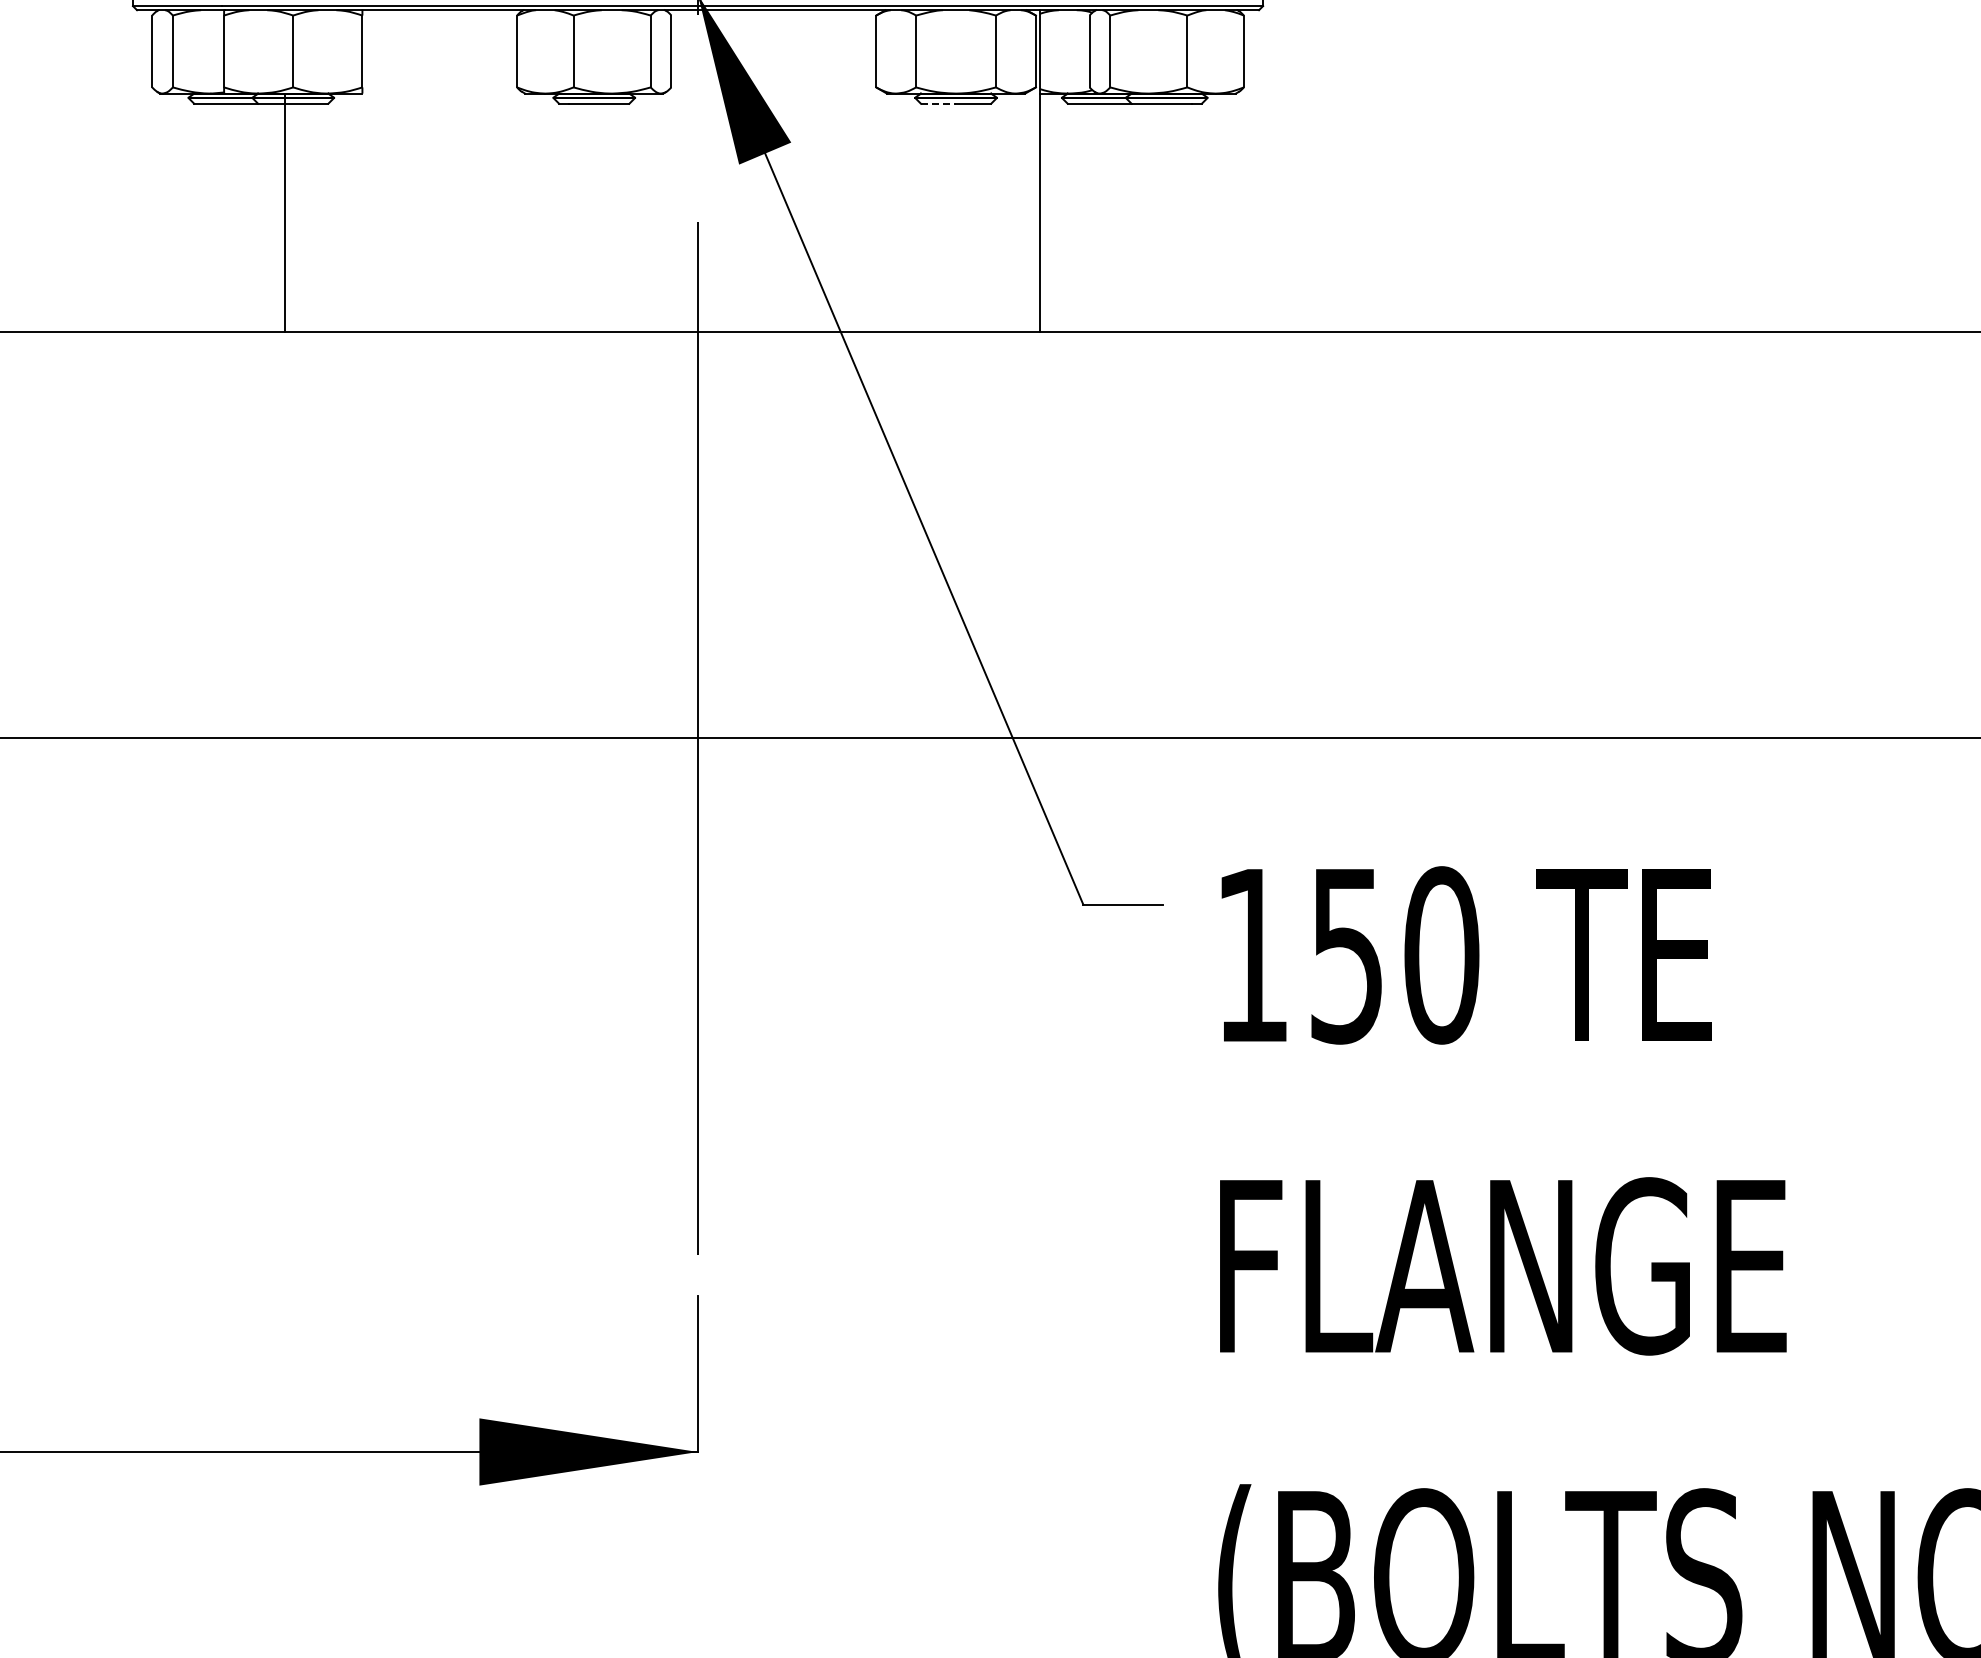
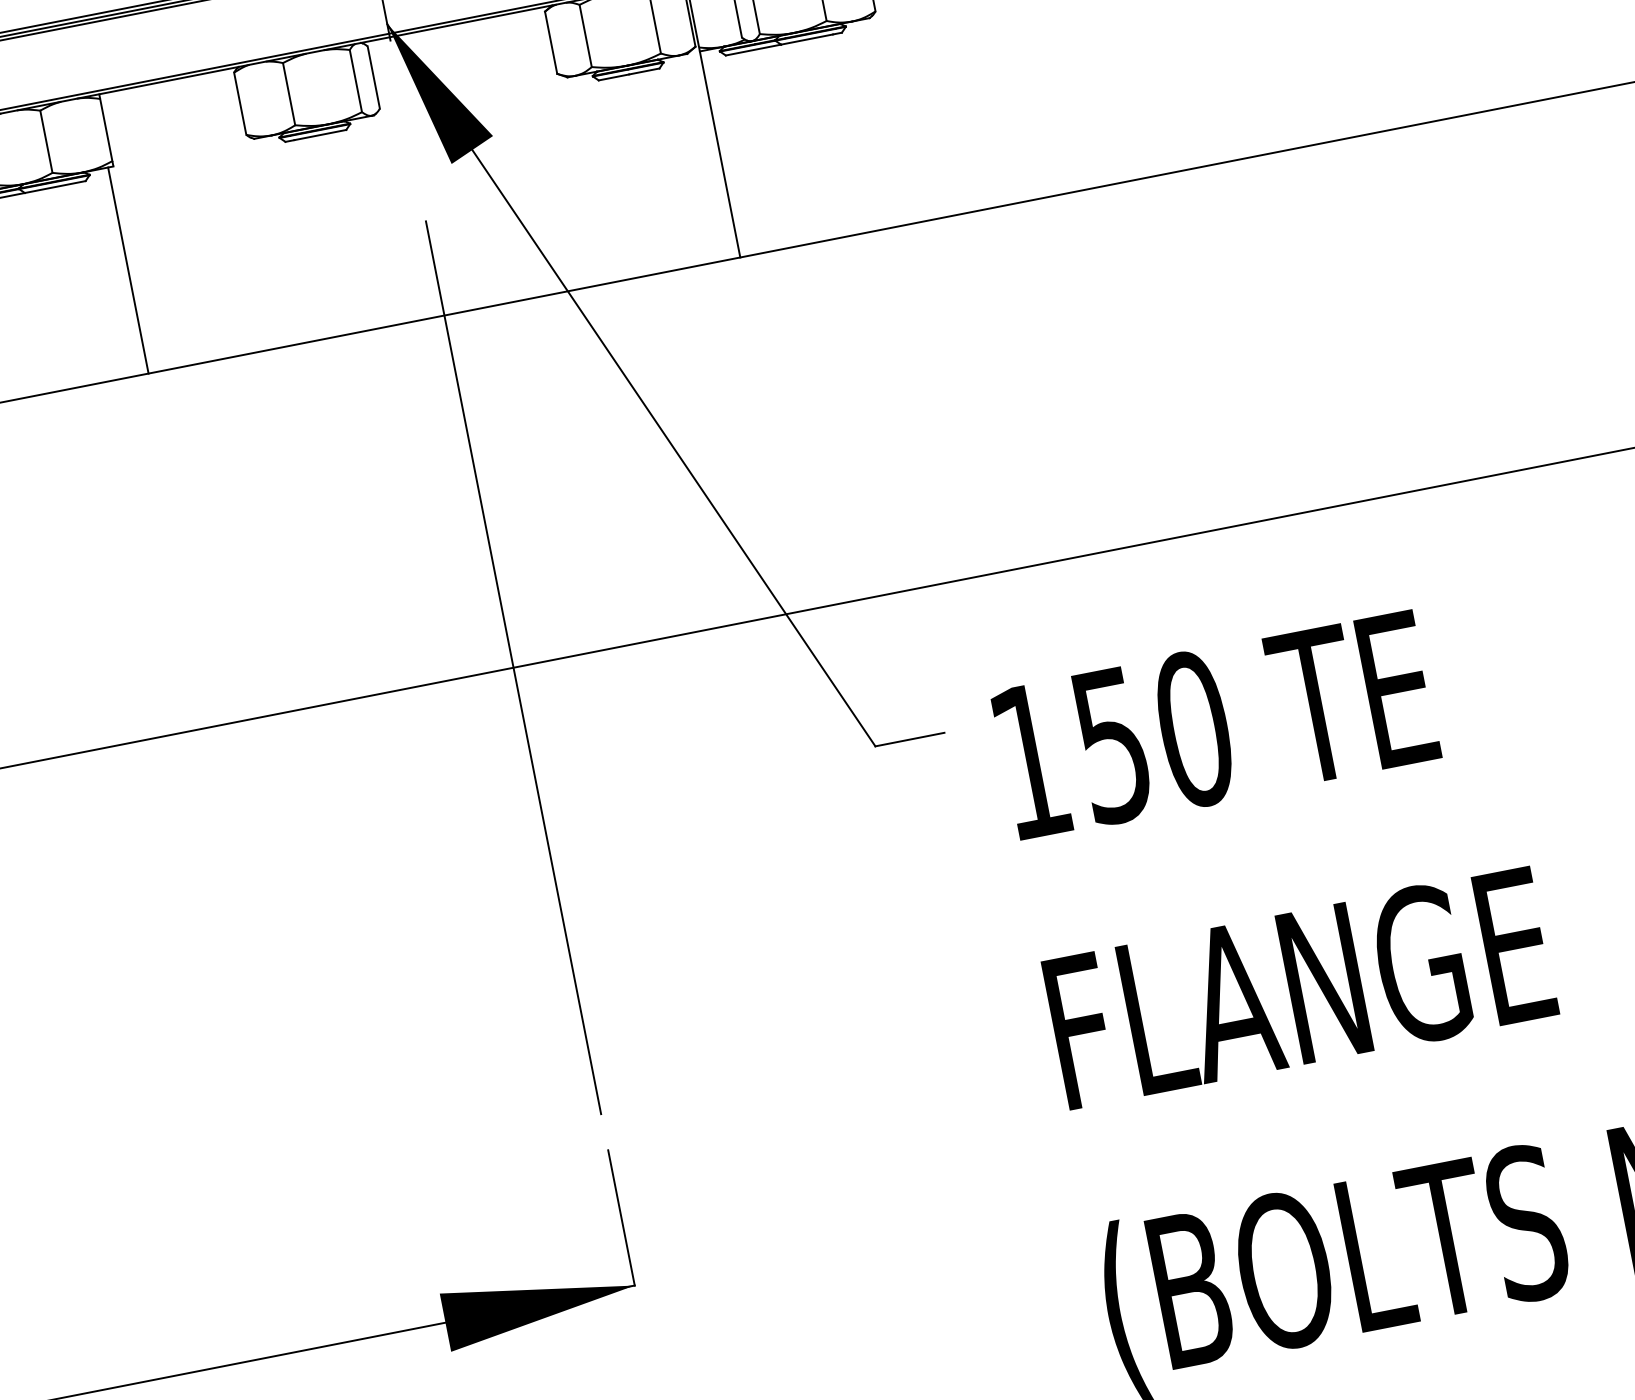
line: (938, 103) -> (613, 77), dashed -> solid
line: (285, 212) -> (128, 270), moved

